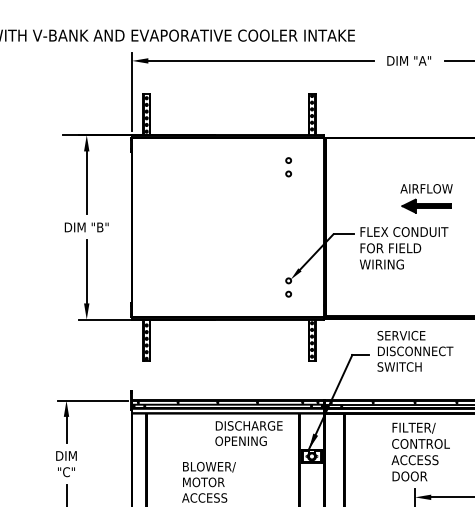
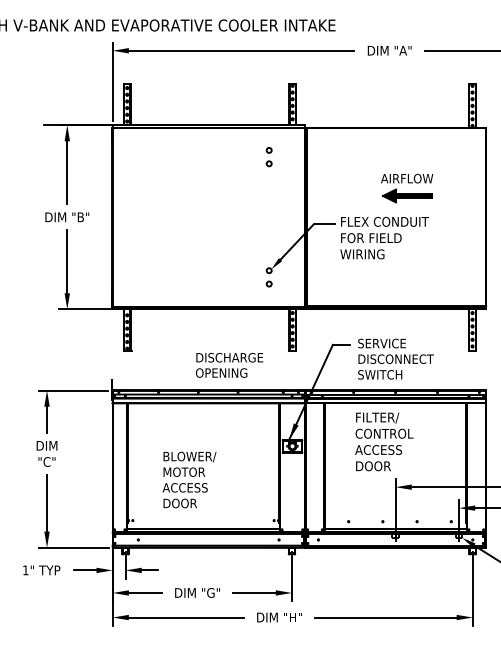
text: (414, 350) -> (395, 358), moved
text: (248, 433) -> (229, 365), moved
text: (420, 451) -> (384, 441), moved

